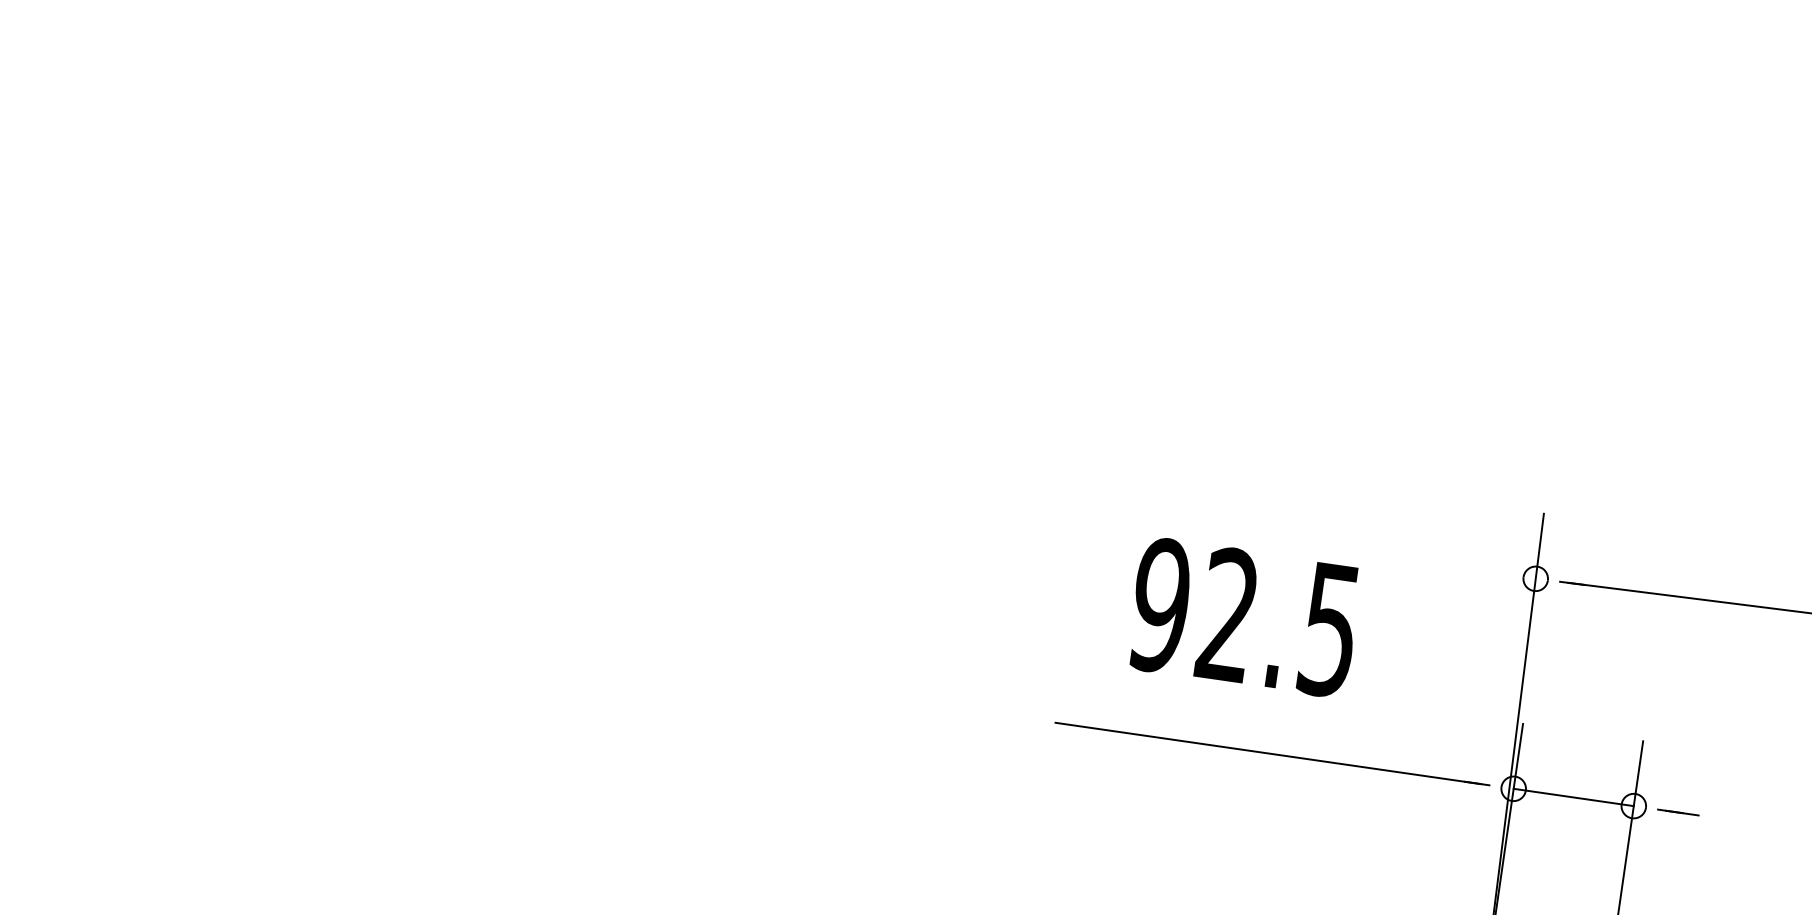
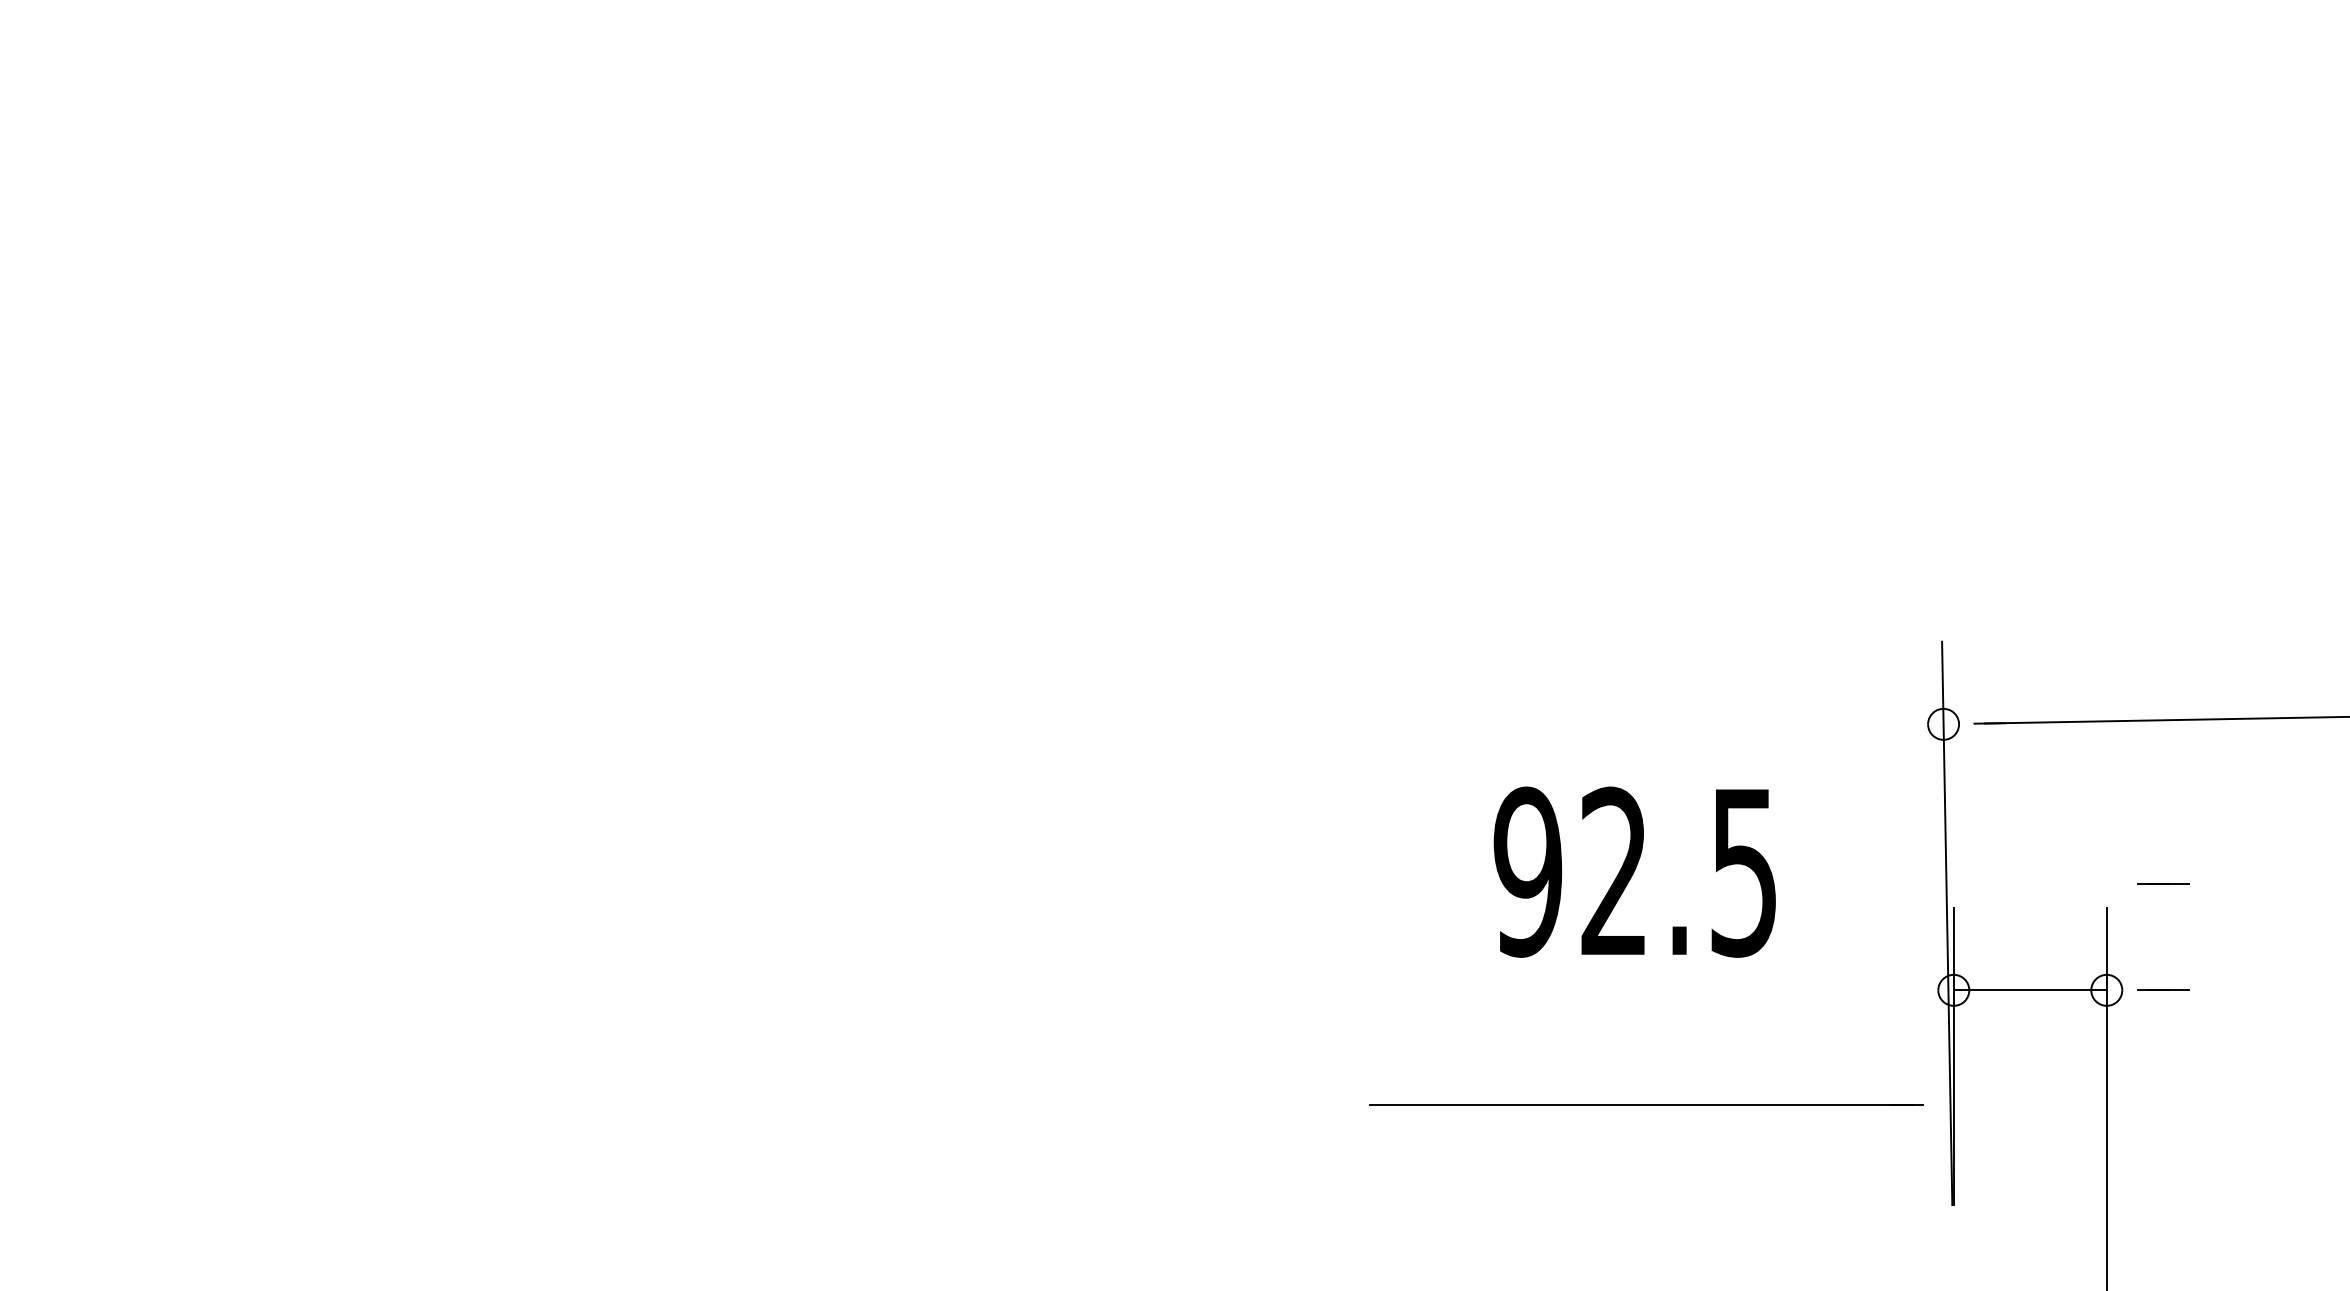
text: (1244, 617) -> (1634, 871), moved
line: (1690, 728) -> (2163, 883), added
line: (1272, 753) -> (1646, 1104), moved

